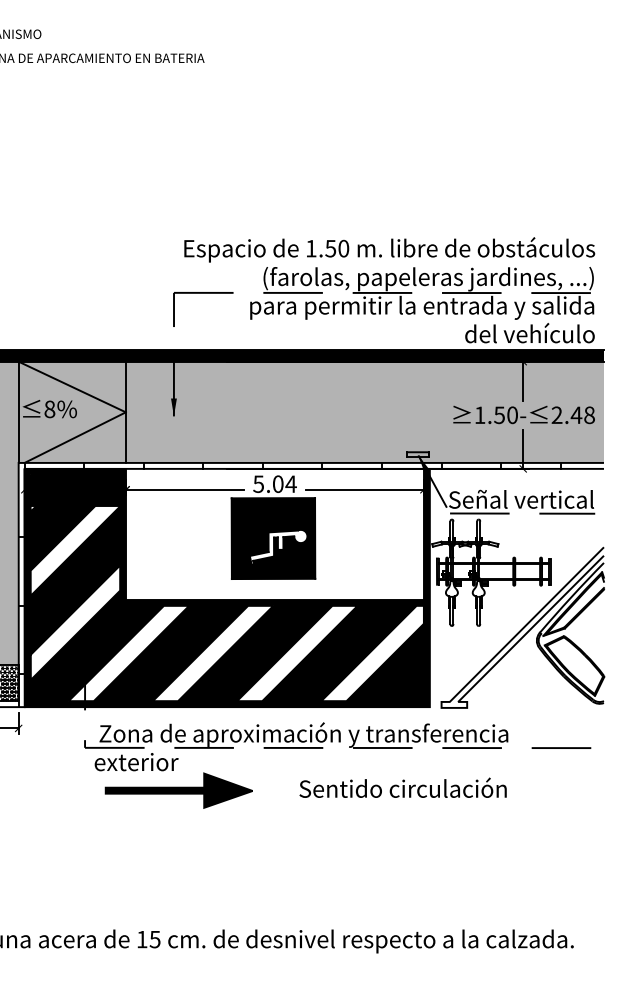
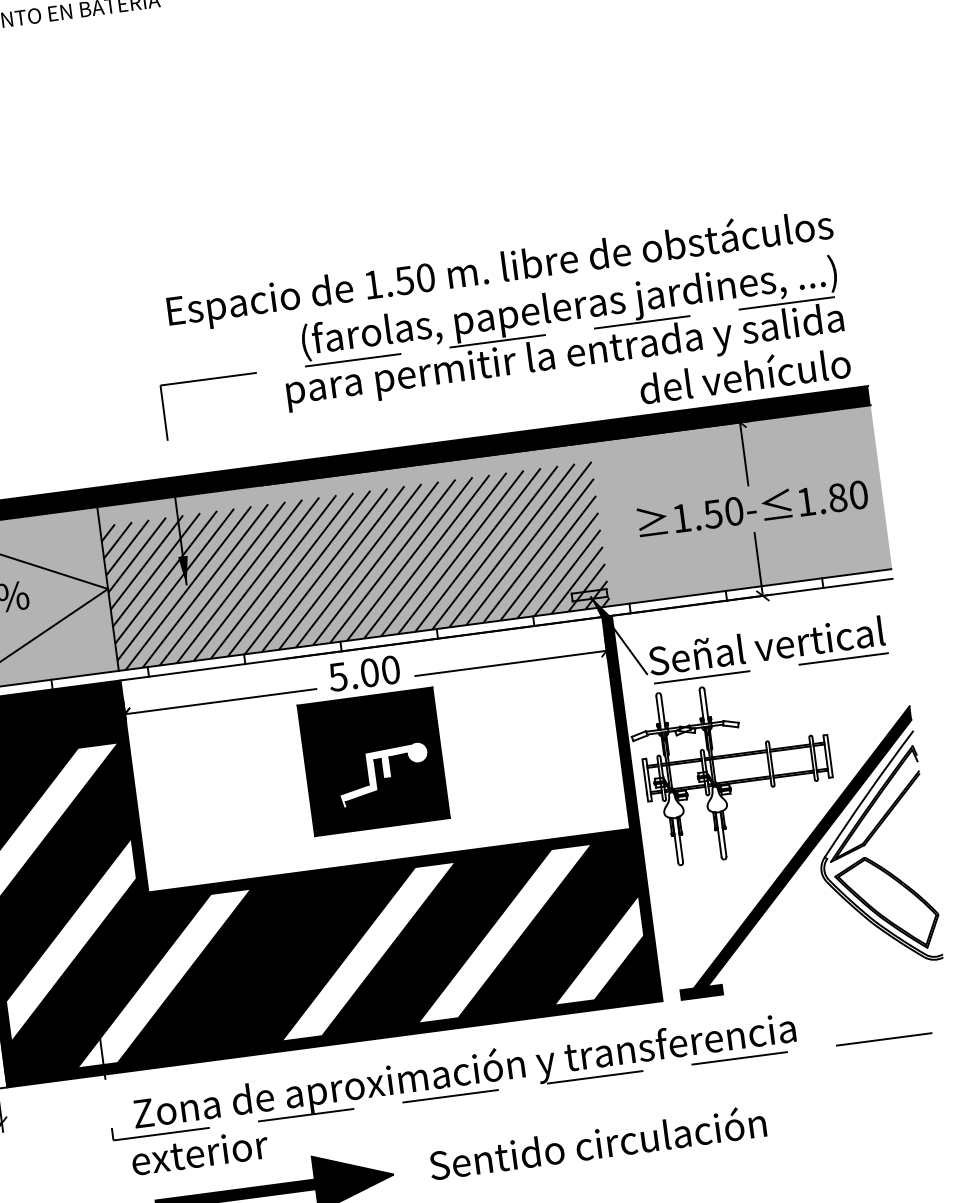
text: (572, 415) -> (831, 499), 2.48 -> 1.80
hatch: (277, 417) -> (354, 565), added
text: (290, 483) -> (389, 669), 5.04 -> 5.00
fill: (522, 627) -> (795, 852), added
text: (402, 787) -> (596, 1142), moved

